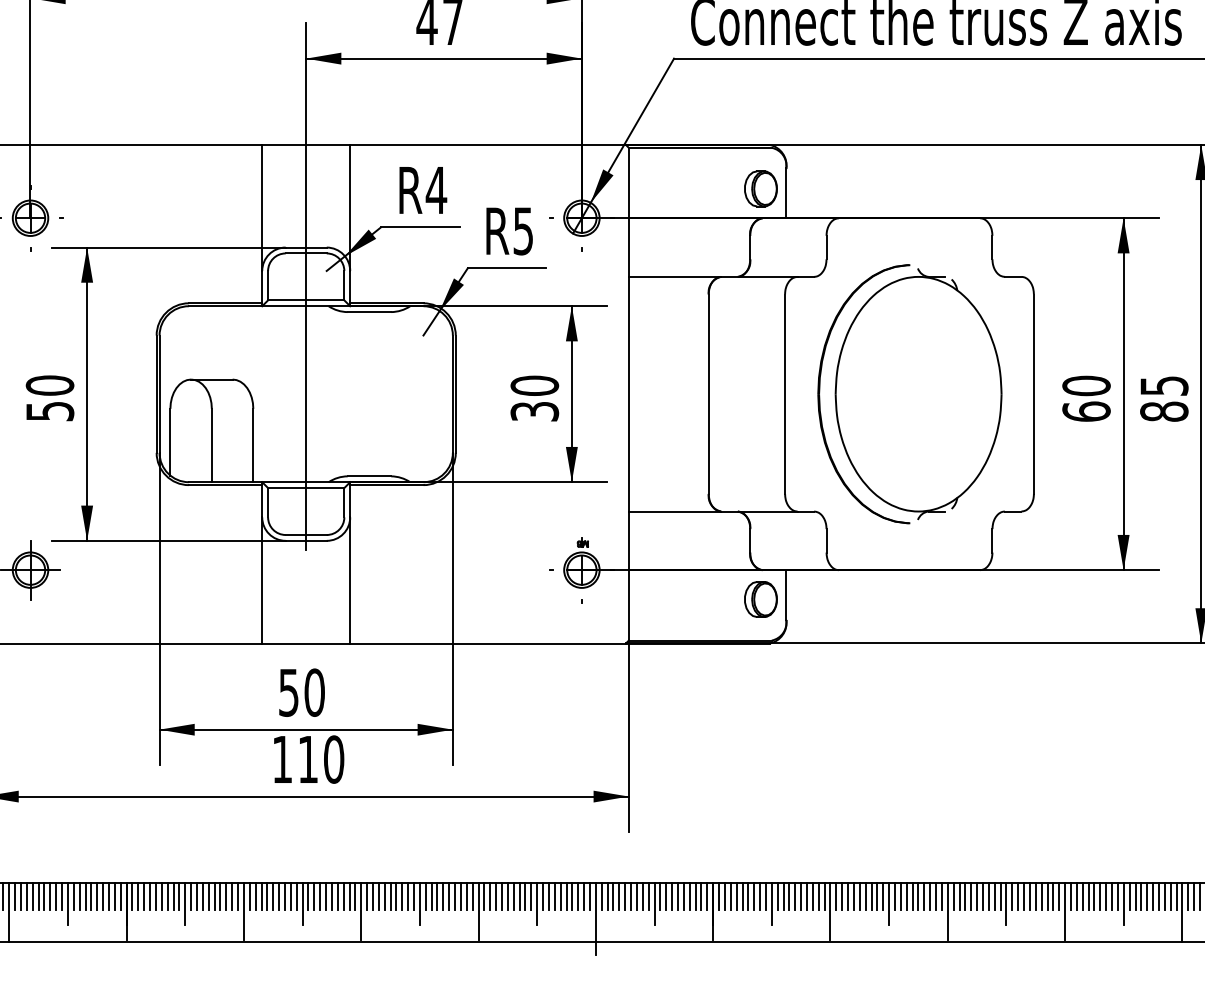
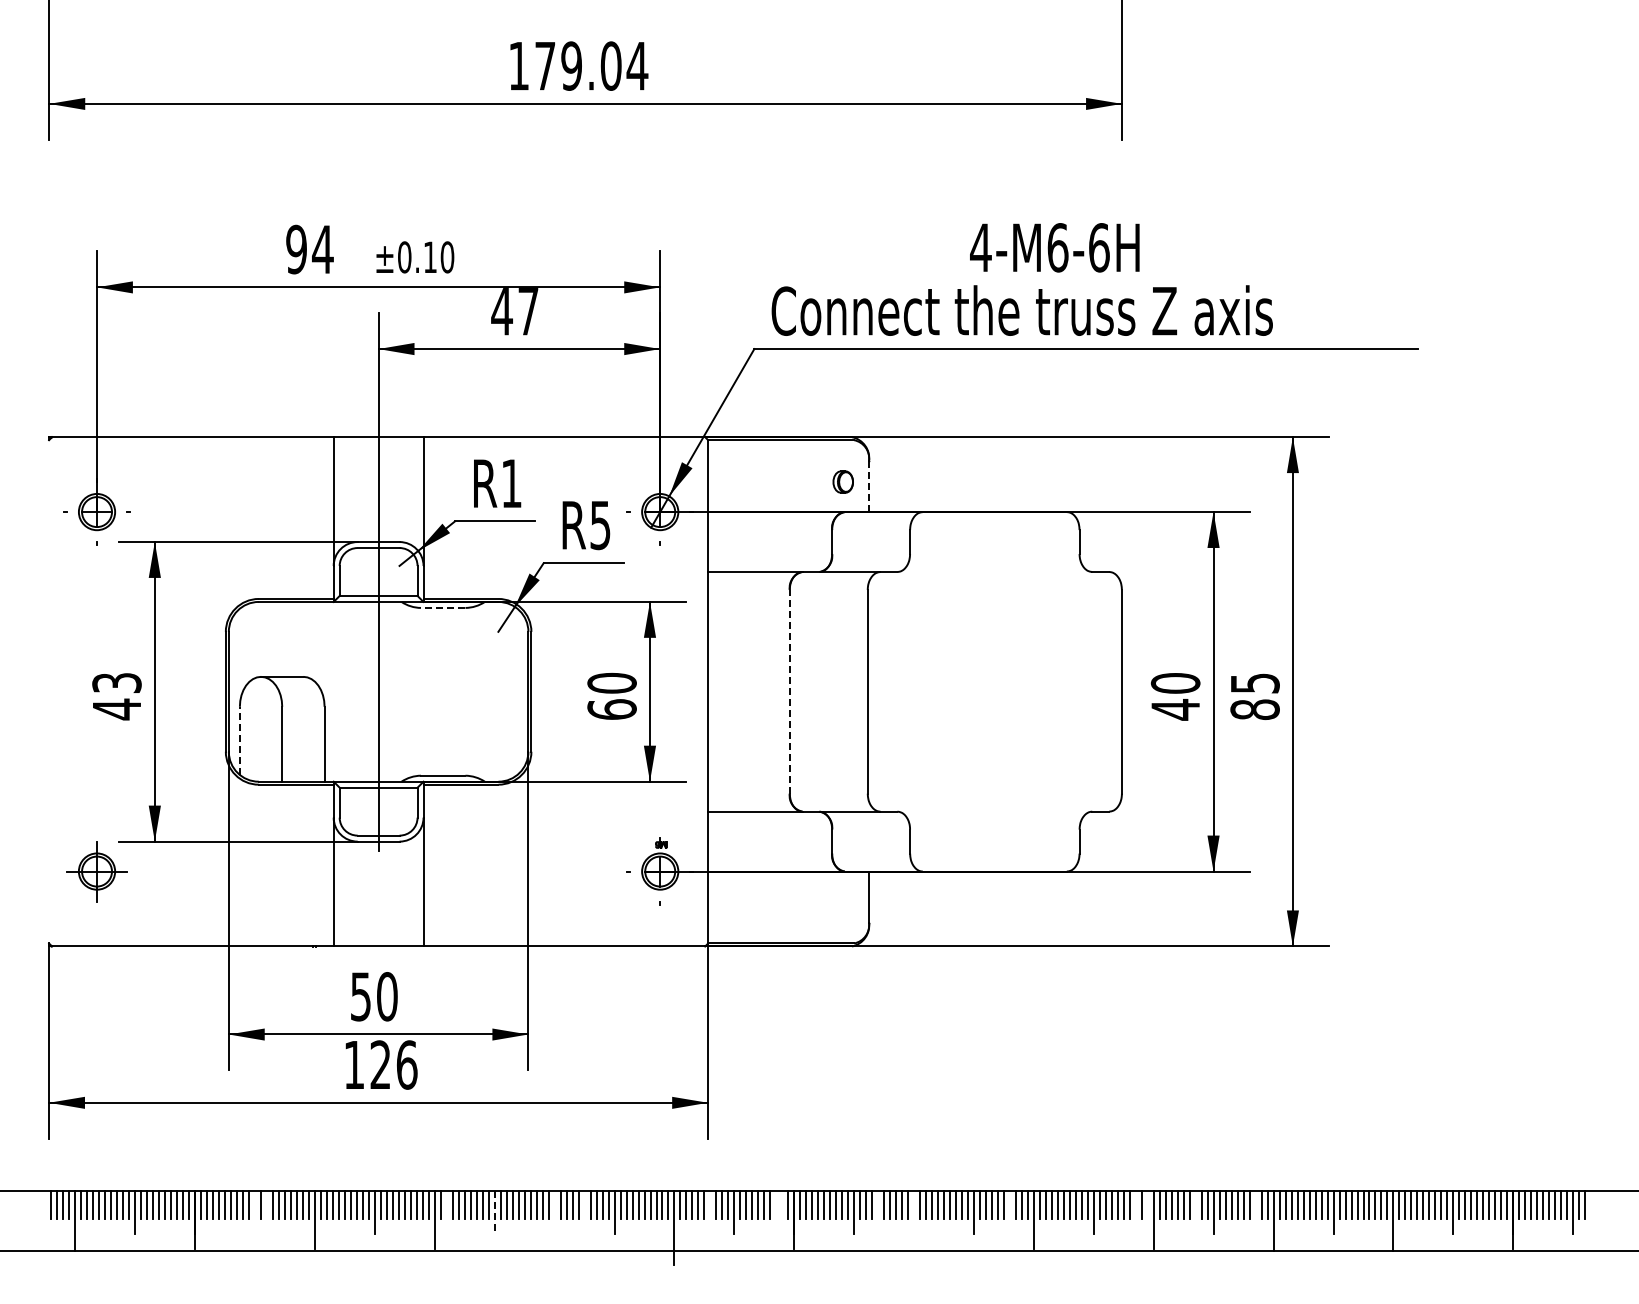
part: (761, 188) -> (843, 481), size x0.6
text: (436, 190) -> (511, 483), R4 -> R1
line: (786, 193) -> (869, 486), solid -> dashed
line: (368, 311) -> (442, 607), solid -> dashed
line: (708, 393) -> (789, 691), solid -> dashed
part: (909, 393) -> (994, 691), removed
text: (49, 398) -> (116, 696), 50 -> 43
text: (534, 411) -> (611, 709), 30 -> 60
text: (1086, 411) -> (1175, 709), 60 -> 40
line: (170, 441) -> (239, 740), solid -> dashed
part: (761, 599) -> (843, 901), removed
text: (320, 759) -> (393, 1064), 110 -> 126
line: (197, 897) -> (267, 1205), removed
line: (372, 897) -> (446, 1205), removed
line: (507, 897) -> (584, 1205), removed
line: (631, 897) -> (710, 1205), removed
line: (695, 897) -> (776, 1205), removed
line: (701, 897) -> (782, 1205), removed
line: (795, 897) -> (878, 1205), removed
line: (923, 897) -> (1009, 1205), removed
line: (1047, 897) -> (1135, 1205), removed
line: (1058, 897) -> (1147, 1205), removed
line: (1105, 897) -> (1195, 1205), removed
line: (1164, 897) -> (1255, 1205), removed
line: (185, 903) -> (255, 1212), removed
line: (419, 904) -> (494, 1213), solid -> dashed
line: (478, 911) -> (554, 1220), removed
line: (830, 911) -> (914, 1220), removed

